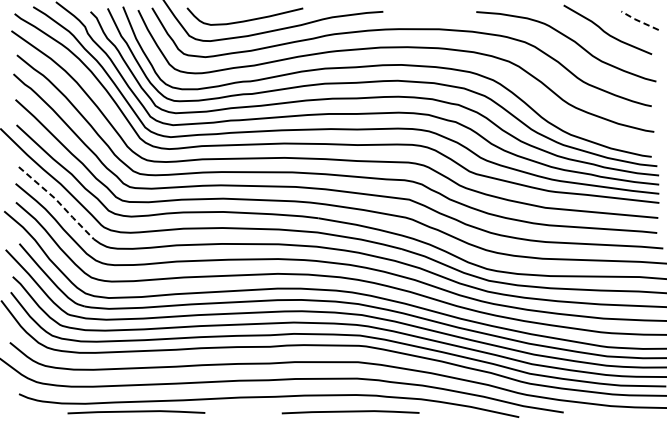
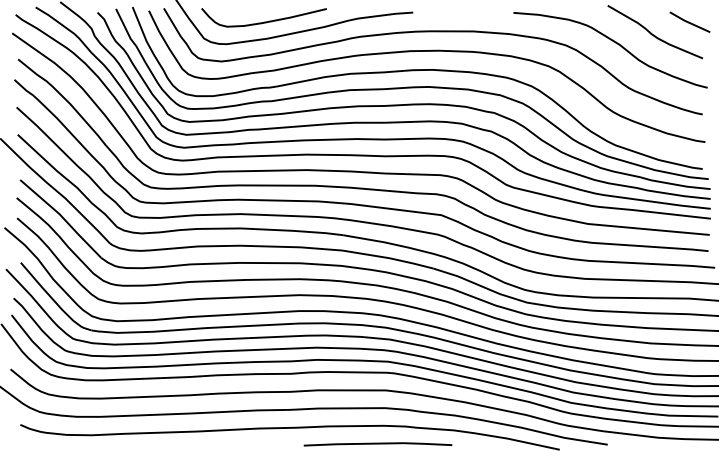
line: (638, 20) -> (688, 22), dashed -> solid
line: (58, 201) -> (62, 217), dashed -> solid
line: (135, 412) -> (146, 444), removed

